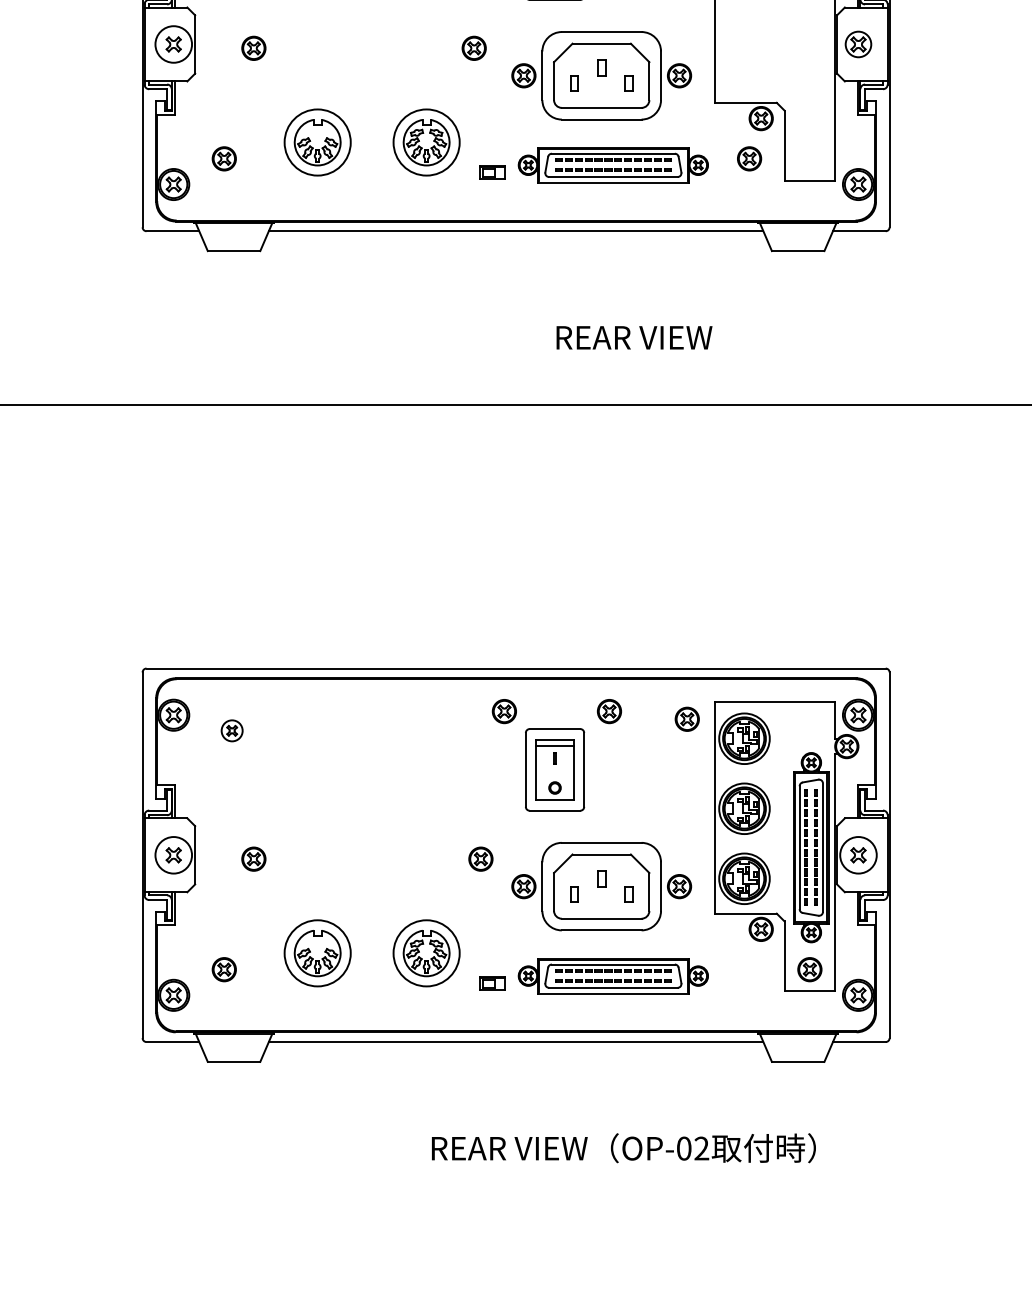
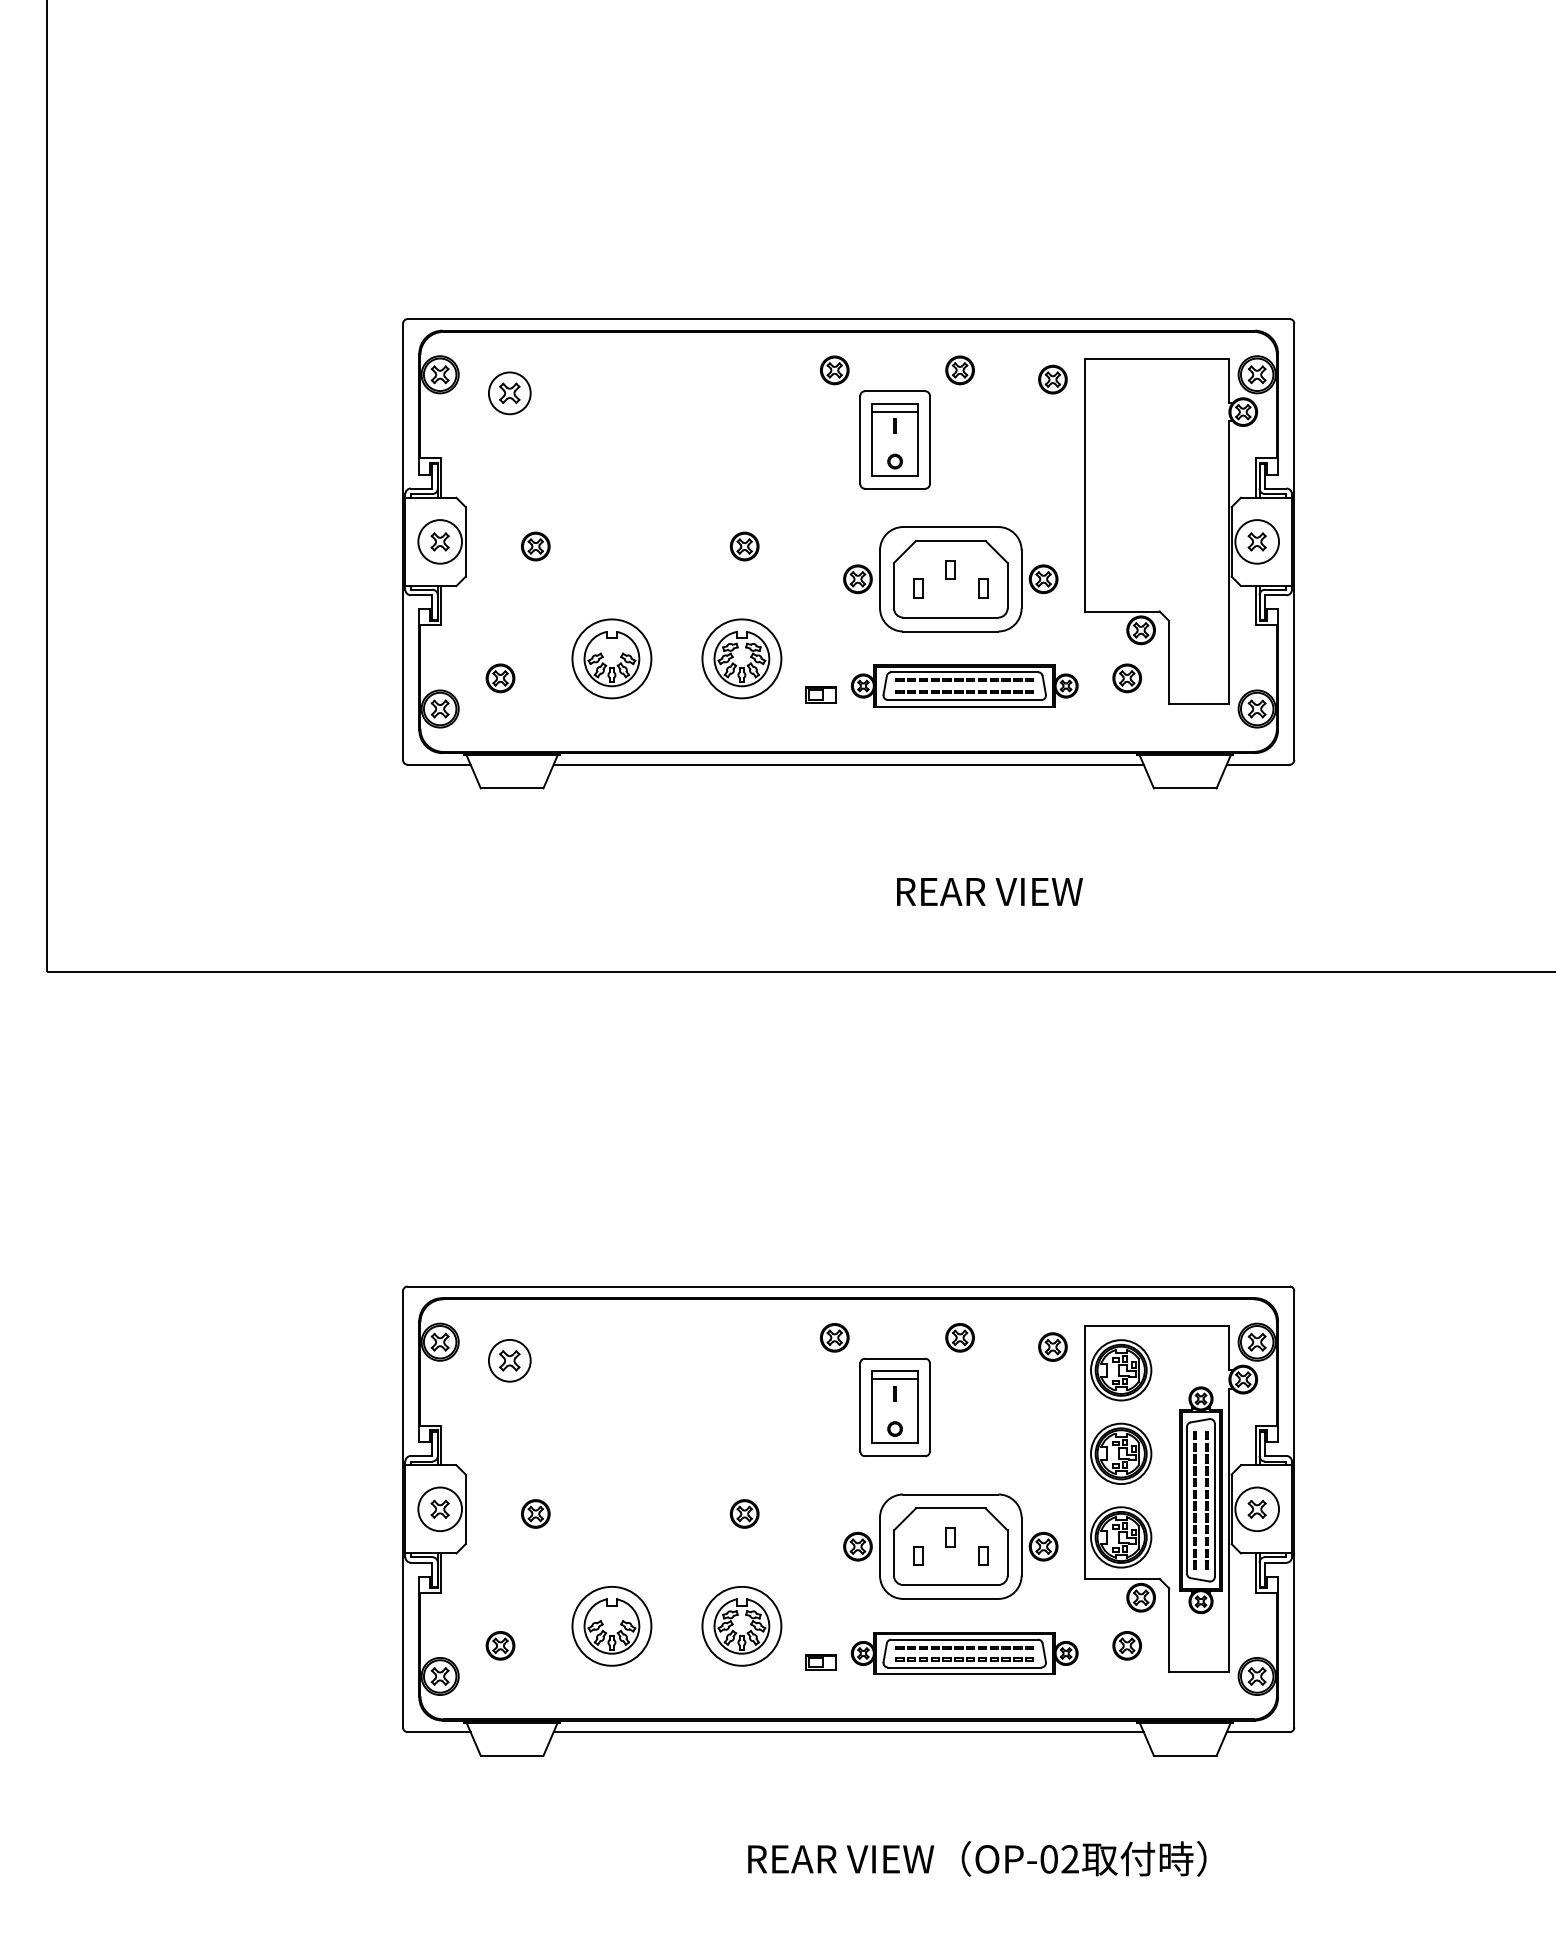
circle: (858, 44) -> (1257, 541), size x1.43
part: (474, 48) -> (744, 546), moved
part: (231, 730) -> (509, 1360), size x1.67
part: (480, 858) -> (744, 1513), moved
part: (809, 969) -> (1126, 1645), moved

